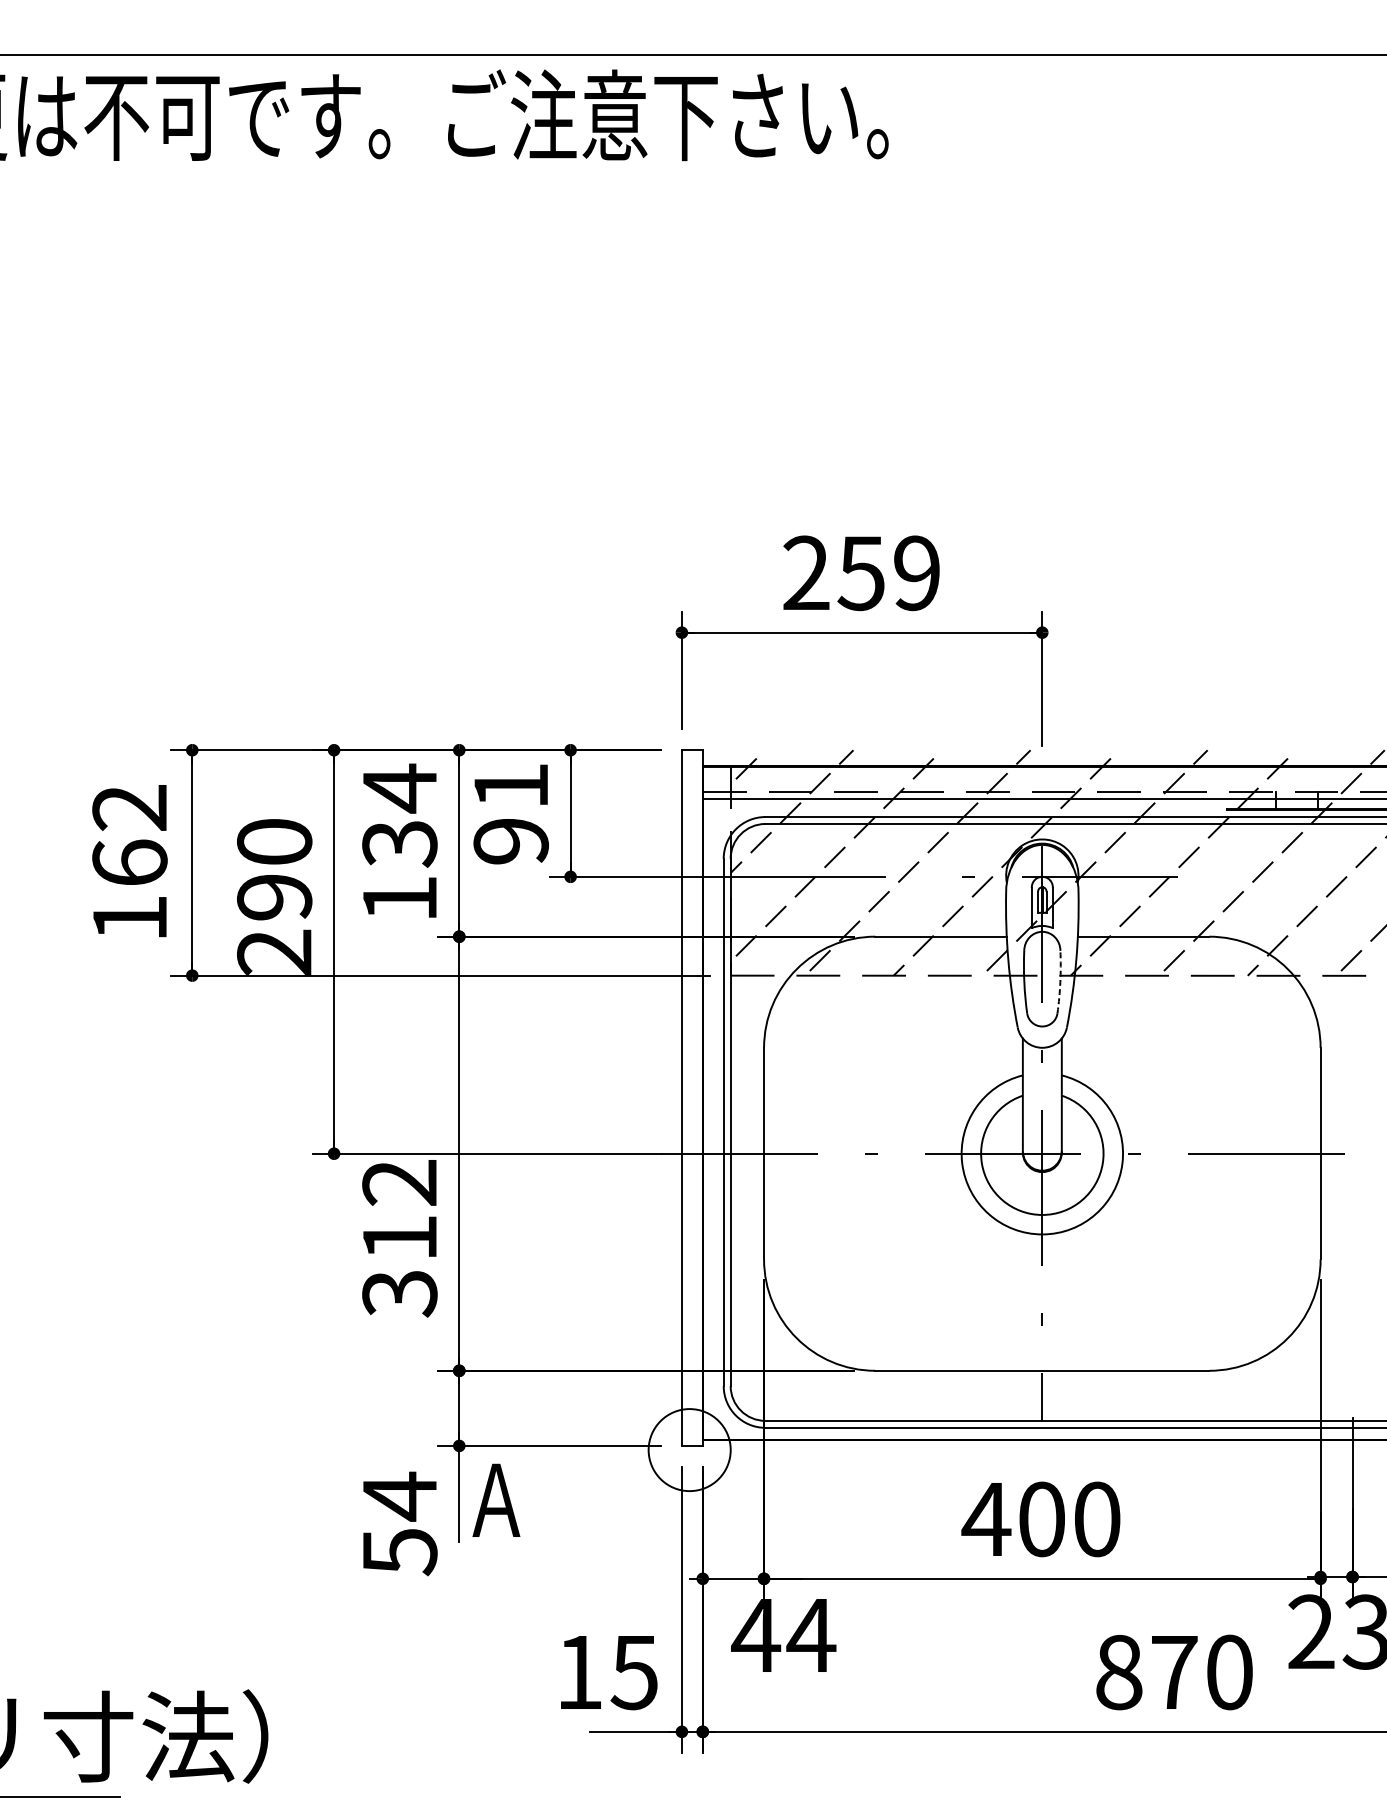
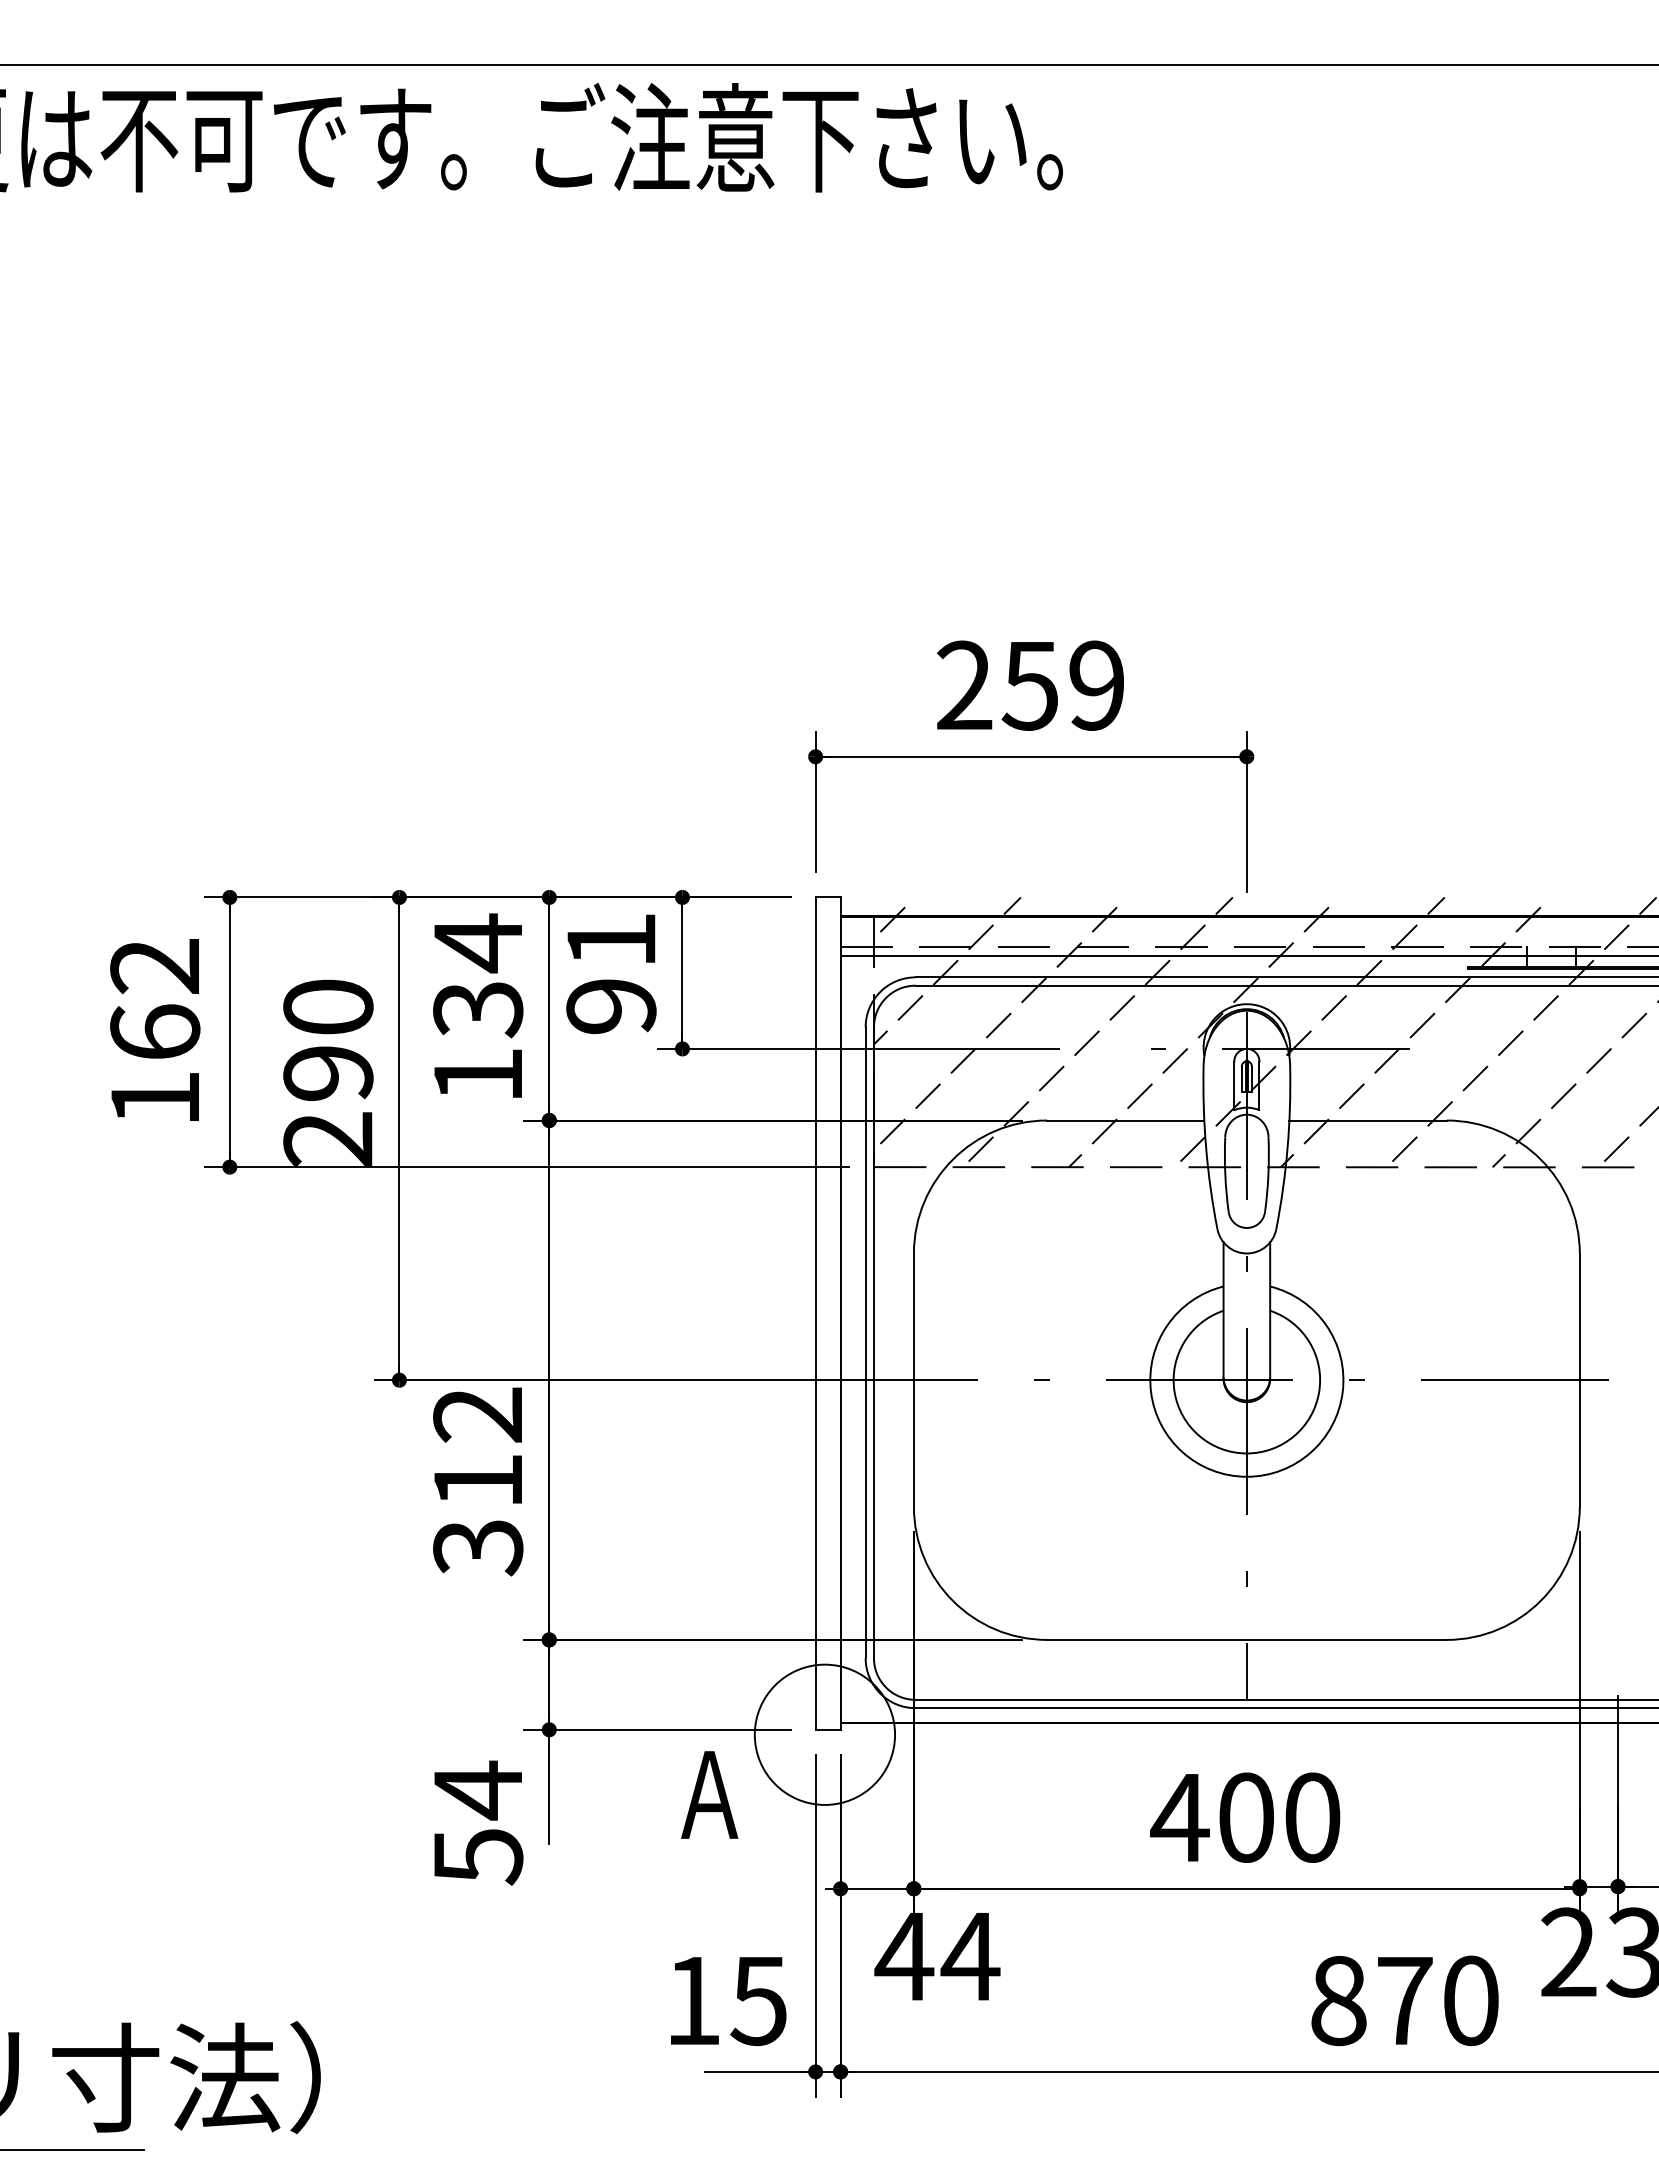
arc: (1060, 981) -> (1268, 1174), dashed -> solid
circle: (689, 1449) -> (824, 1734), size x1.43
text: (496, 1500) -> (709, 1794), moved

